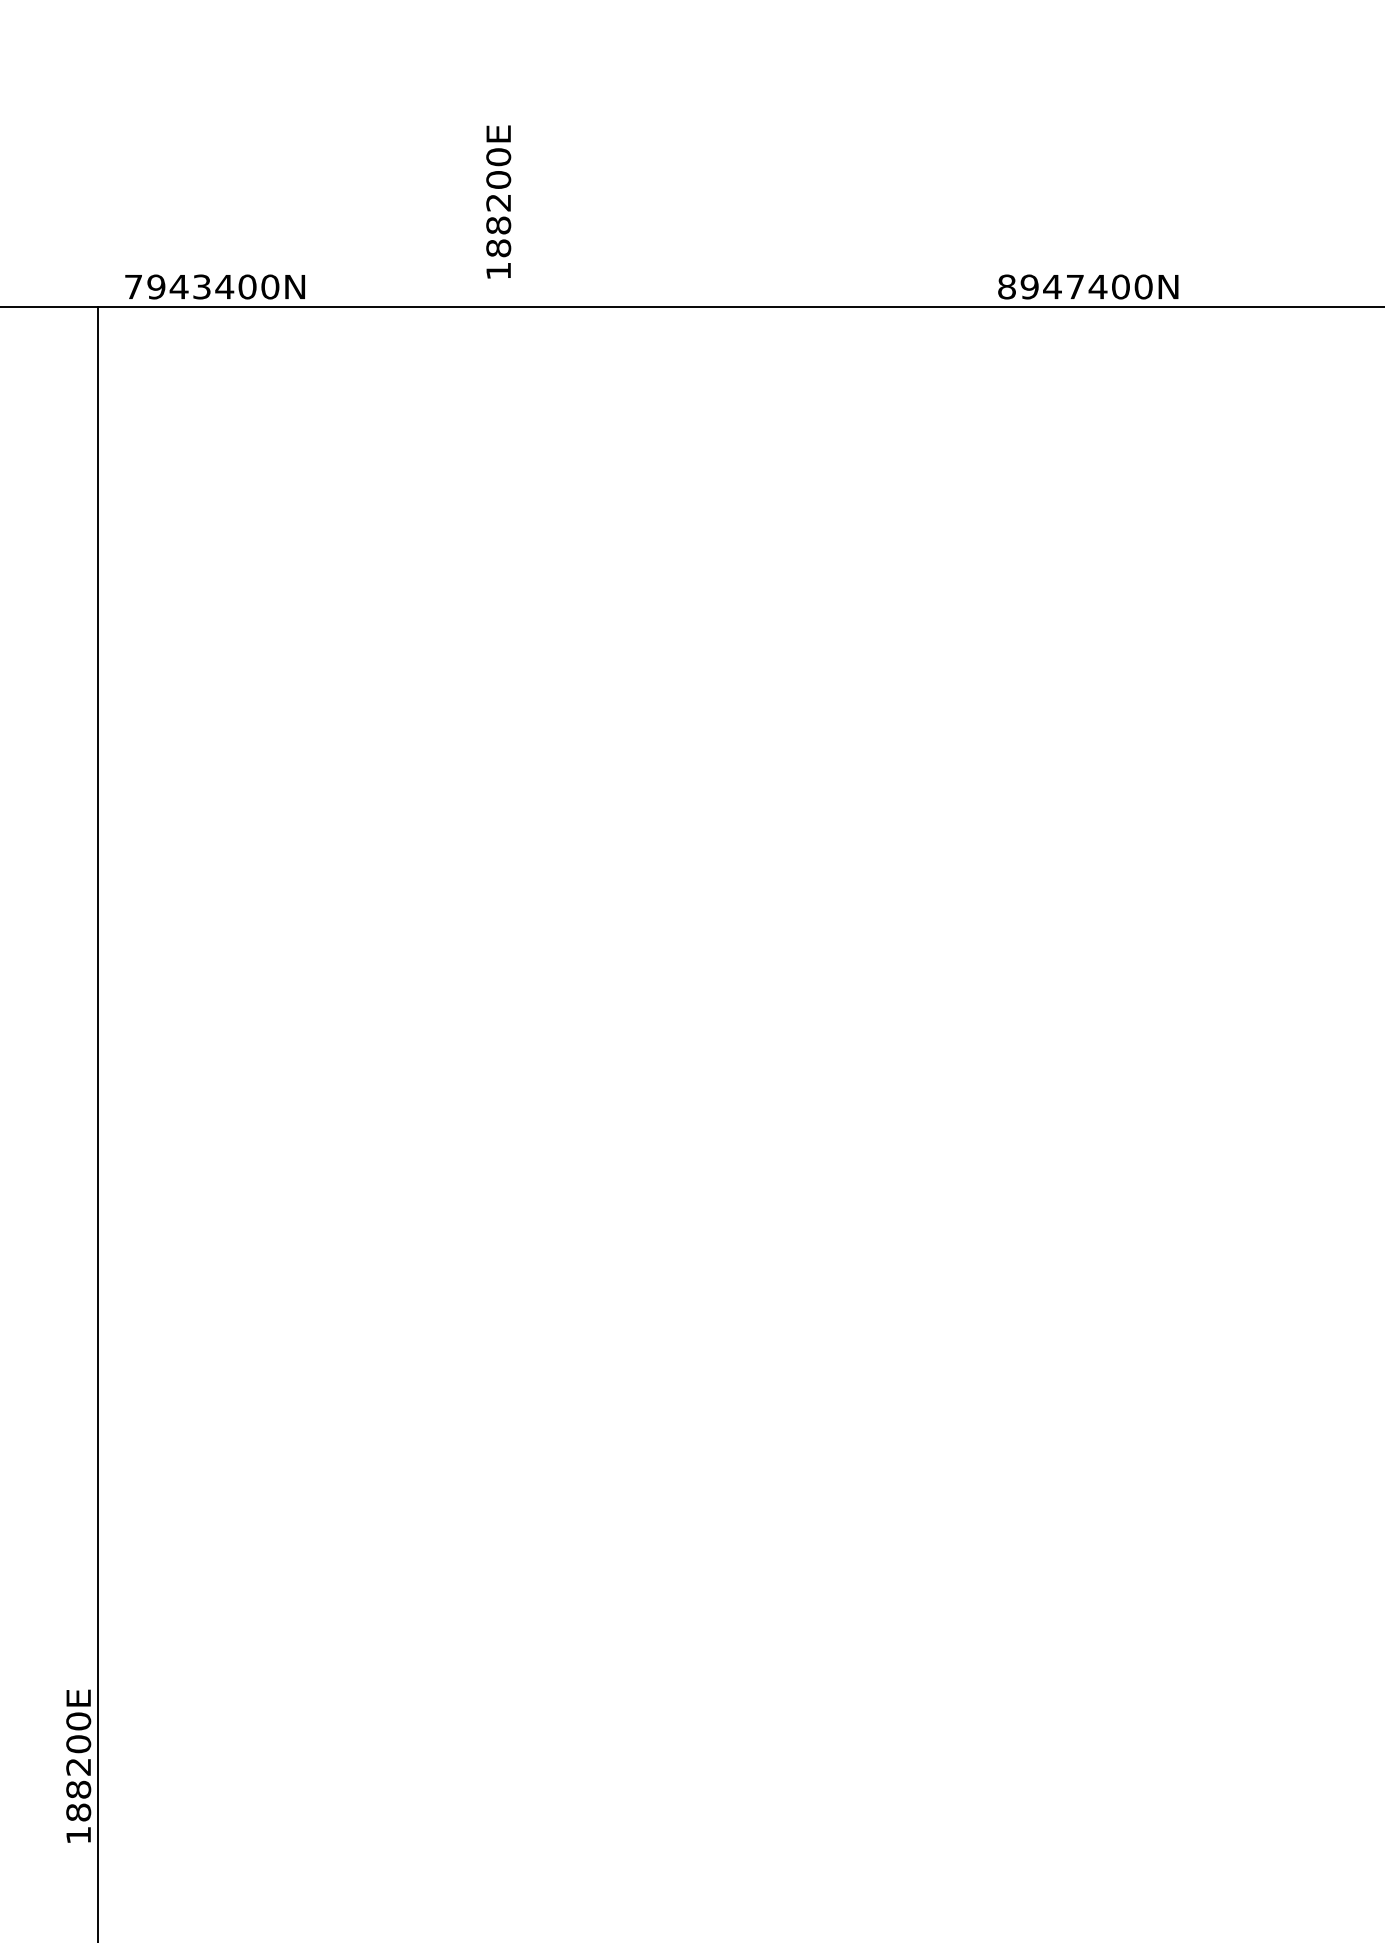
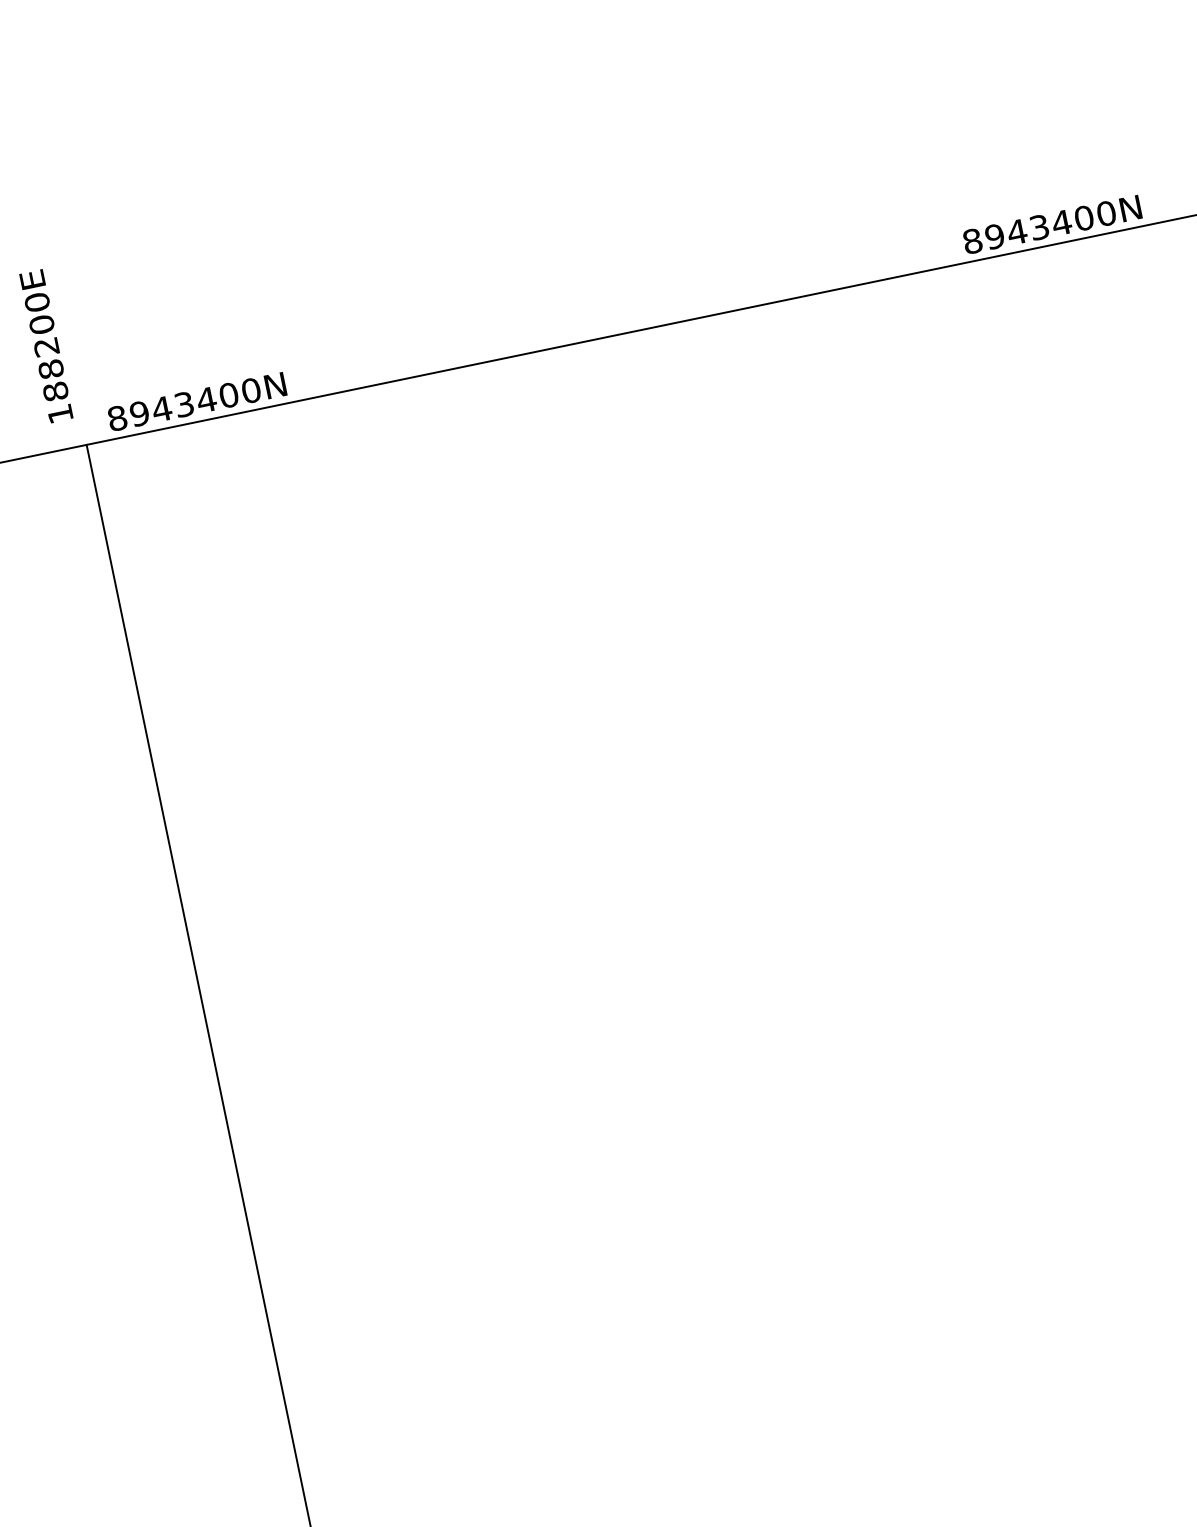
text: (498, 201) -> (46, 345), moved
text: (133, 286) -> (117, 417), 7943400N -> 8943400N
text: (1074, 286) -> (1038, 227), 8947400N -> 8943400N

